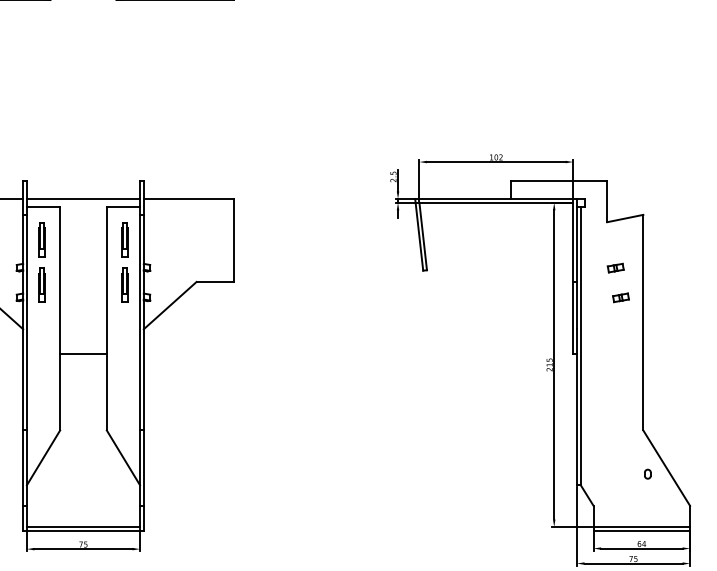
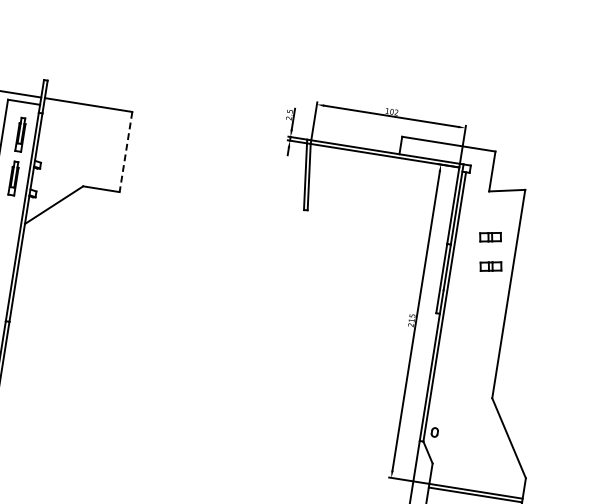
line: (234, 241) -> (126, 153), solid -> dashed
part: (615, 267) -> (490, 236), size x1.4
part: (620, 297) -> (490, 266), size x1.4
part: (647, 473) -> (434, 431), moved

